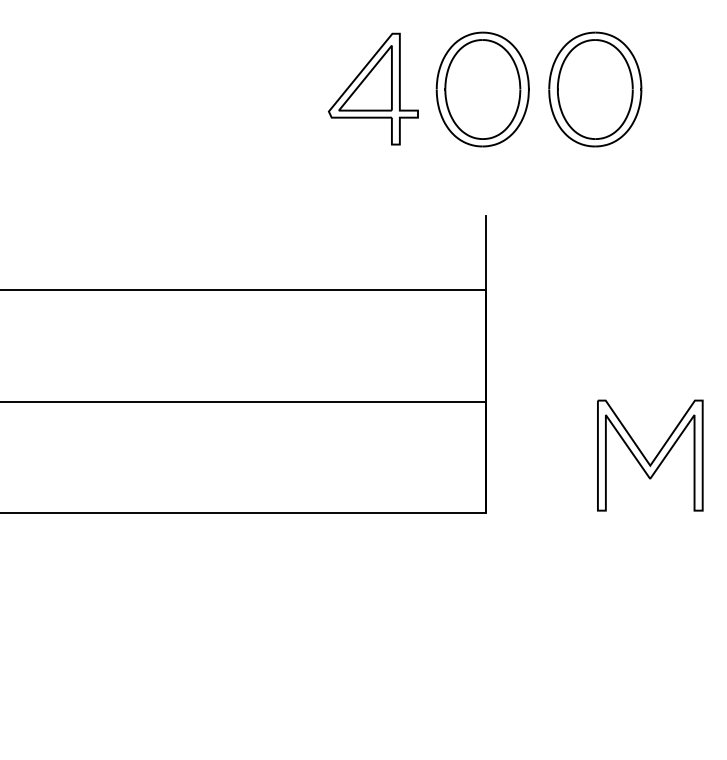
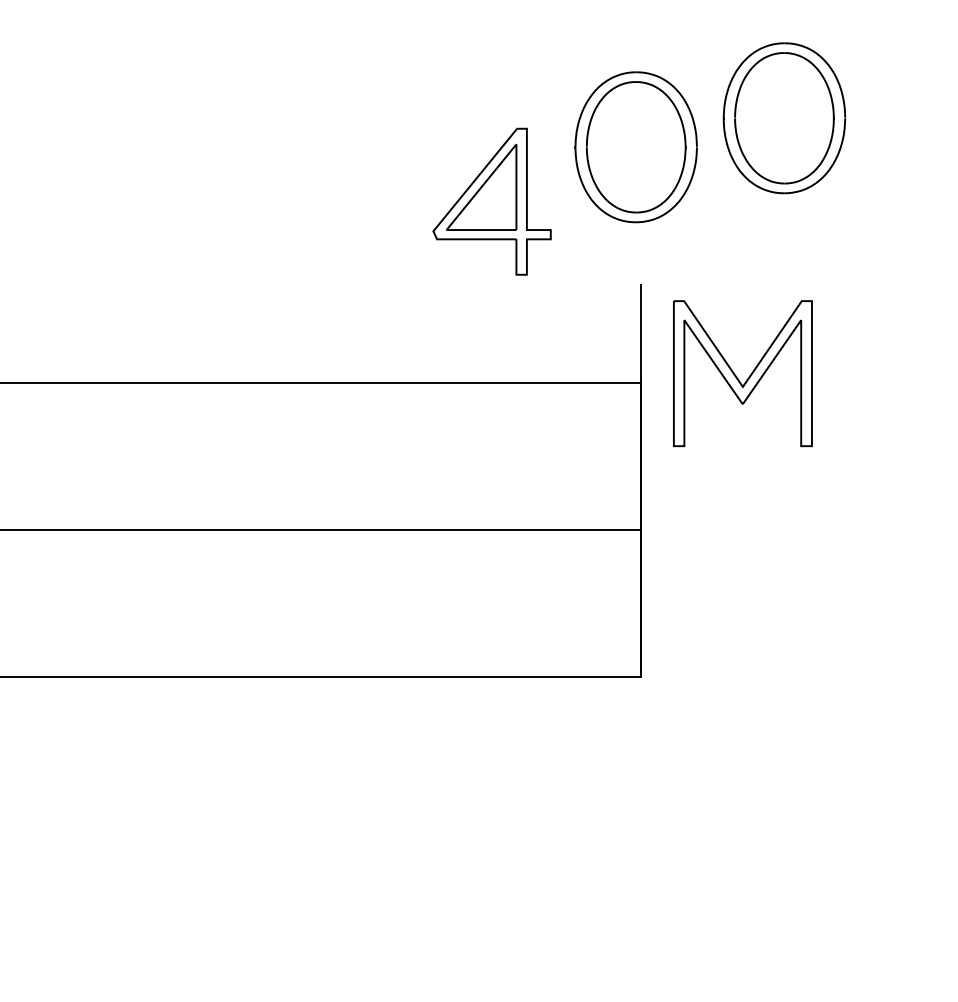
part: (372, 88) -> (491, 201), moved
part: (482, 89) -> (635, 147), moved
part: (645, 457) -> (736, 375), moved

